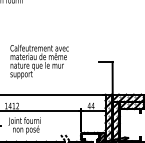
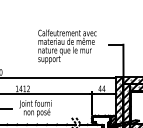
text: (39, 61) -> (67, 46), moved

